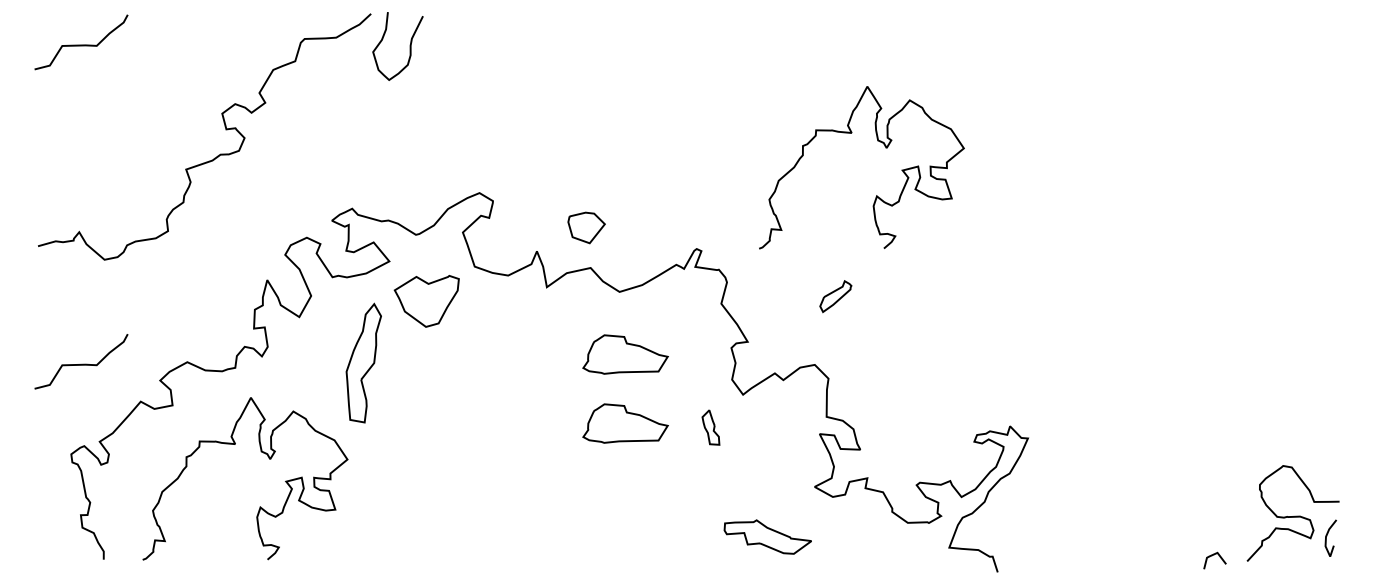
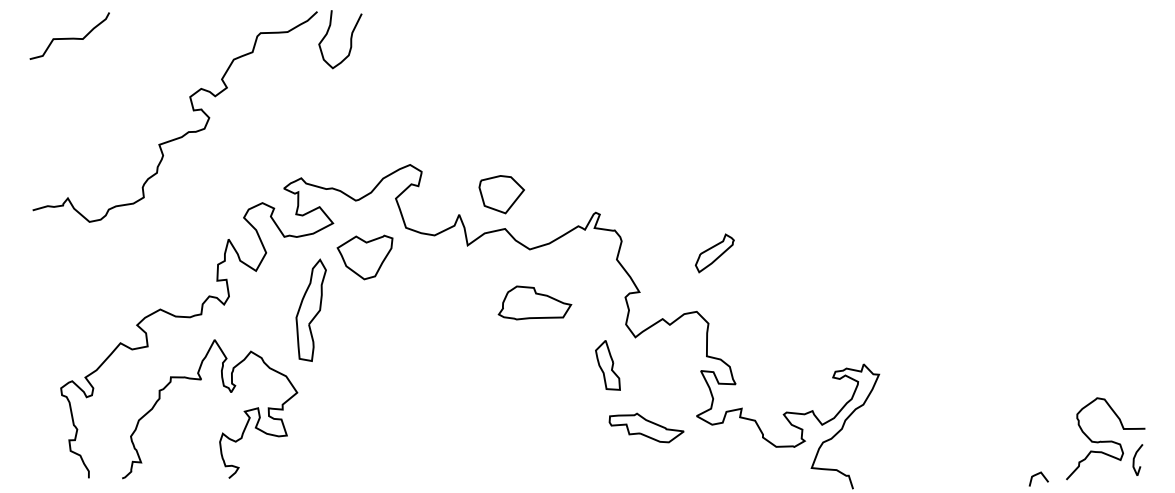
curve: (876, 194) -> (749, 166), removed
part: (586, 227) -> (501, 194), size x1.43
part: (835, 296) -> (714, 253), size x1.43
curve: (81, 363) -> (69, 310), removed
part: (625, 423) -> (534, 361), removed
part: (710, 427) -> (607, 365), size x1.67
part: (767, 536) -> (646, 427), moved

